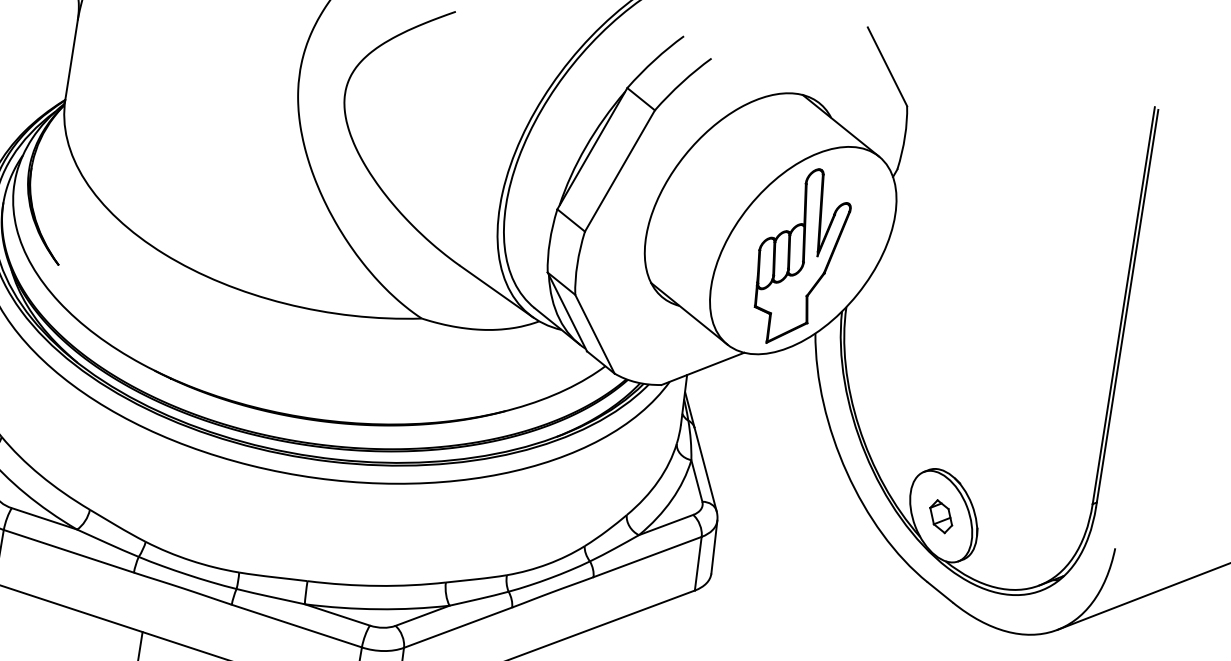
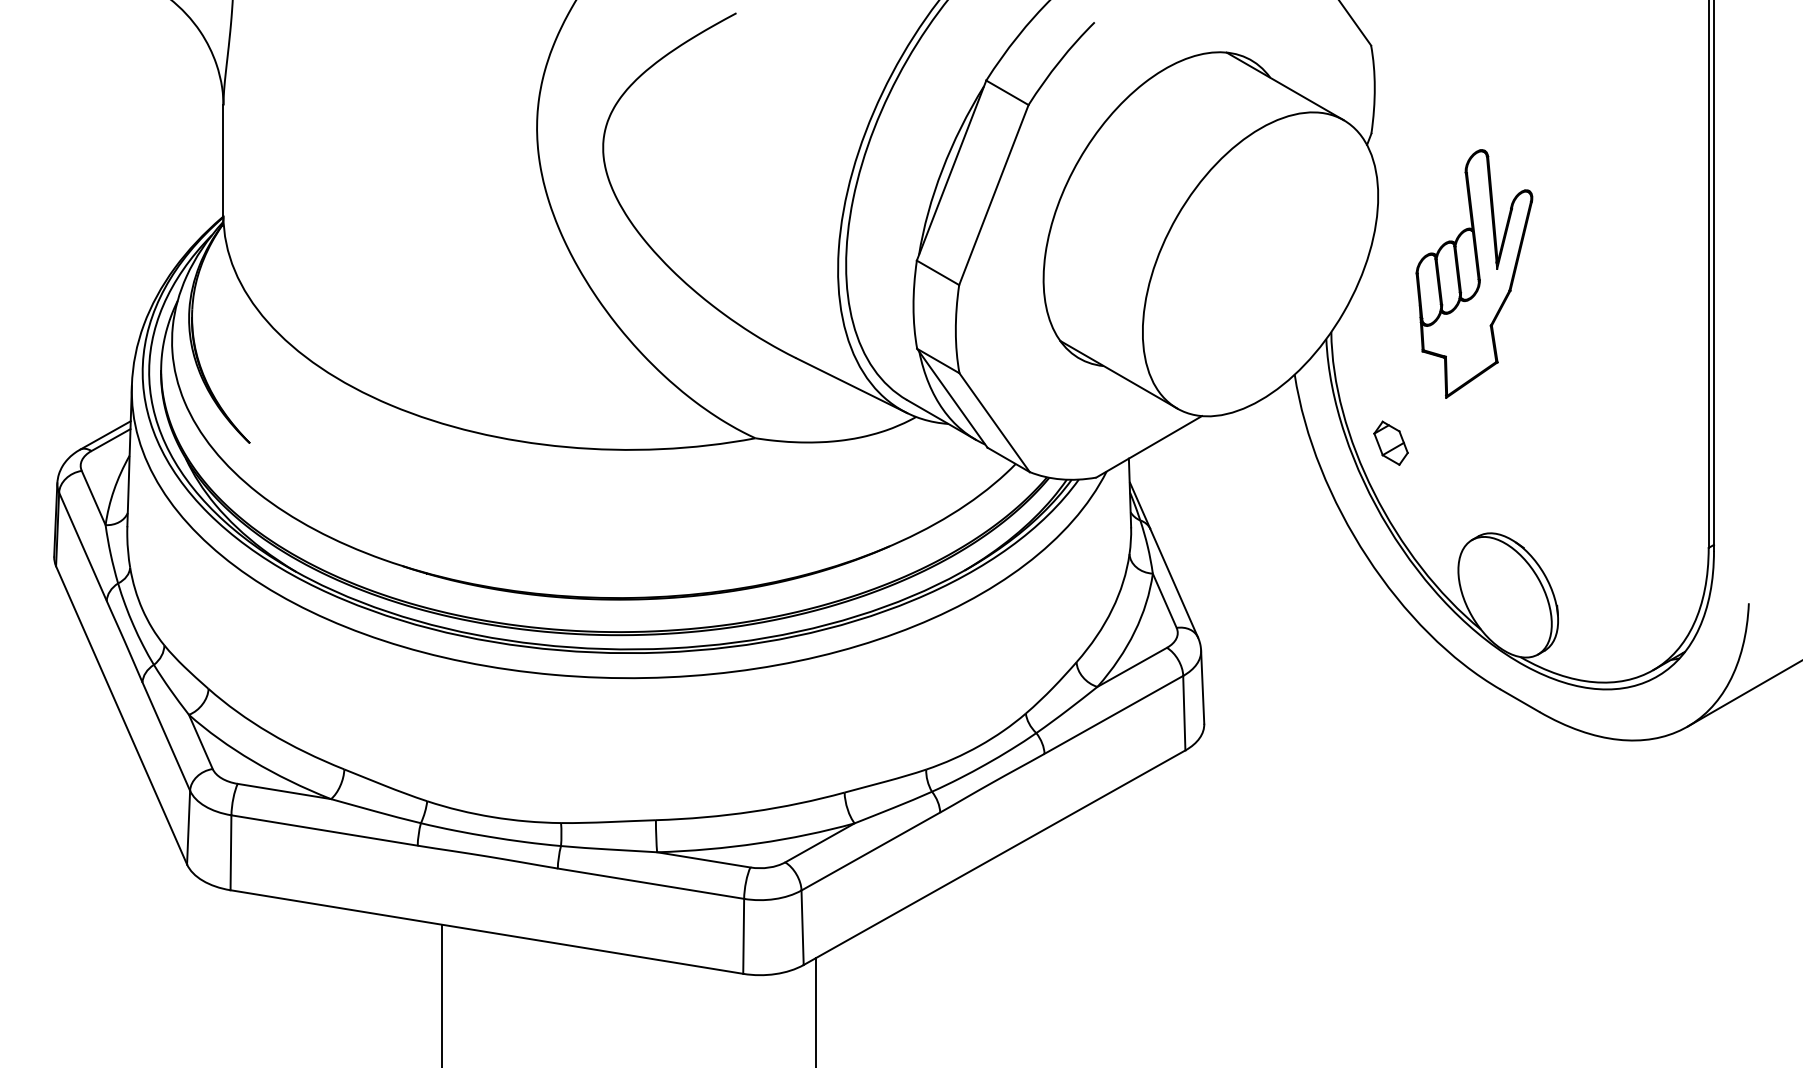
part: (800, 256) -> (1474, 273), moved
part: (940, 516) -> (1390, 442), moved

